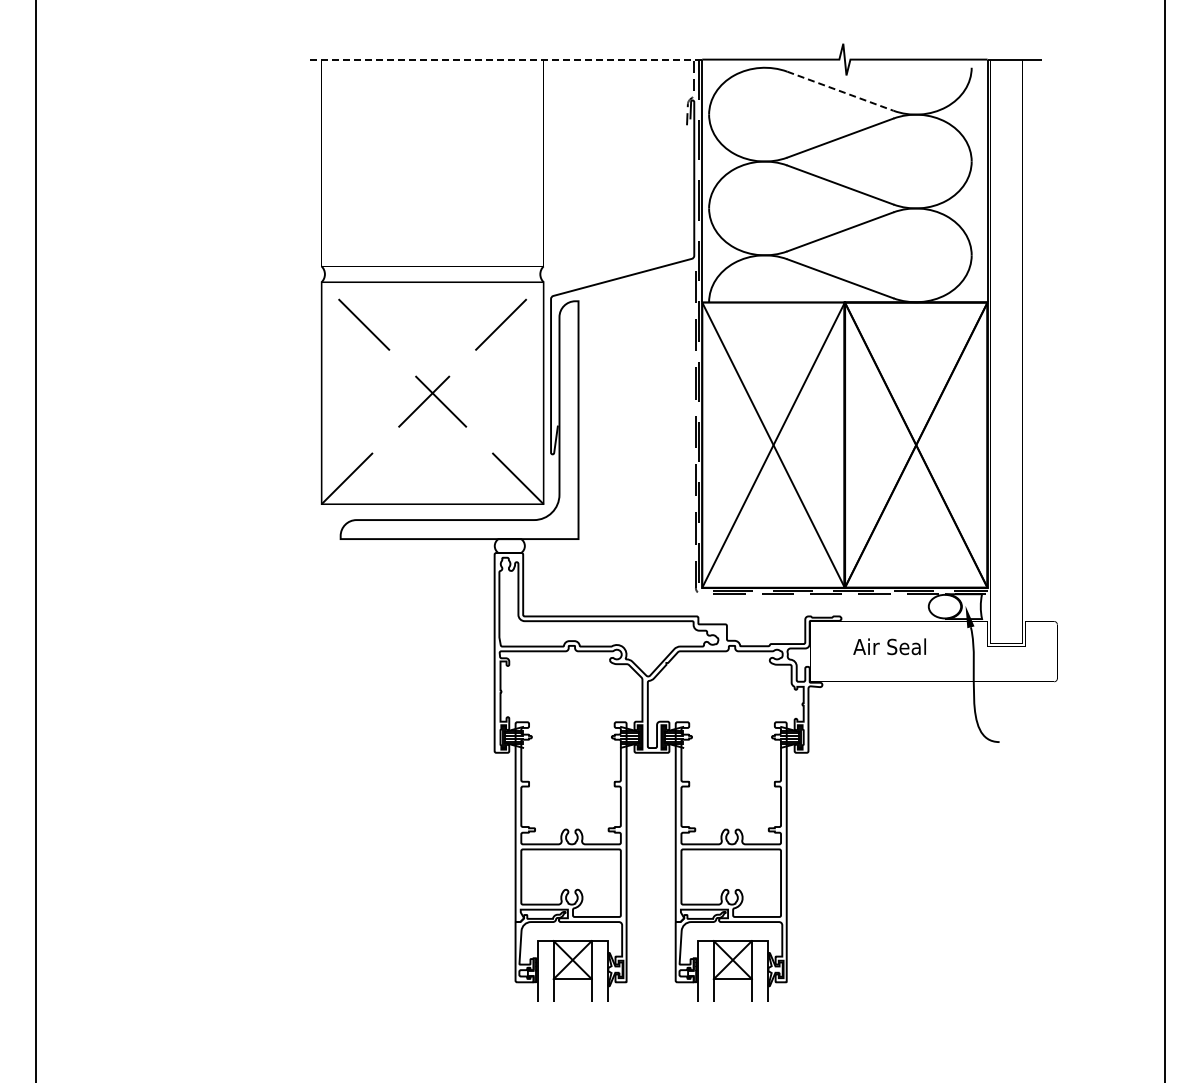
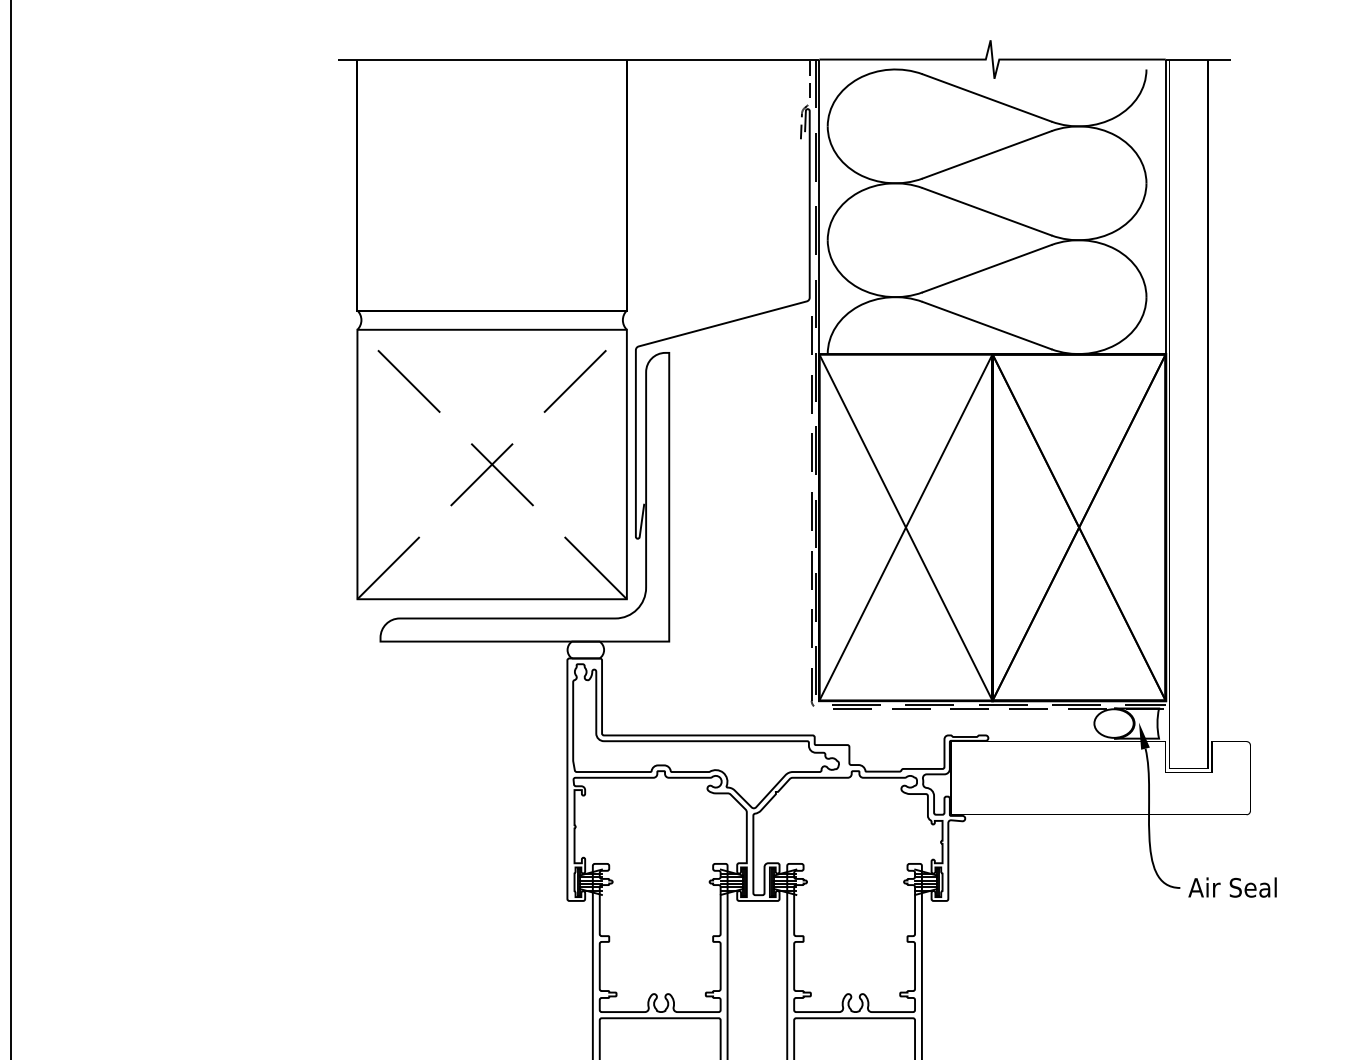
line: (503, 59) -> (578, 59), dashed -> solid
line: (840, 91) -> (987, 98), dashed -> solid
text: (889, 646) -> (1232, 887), moved

